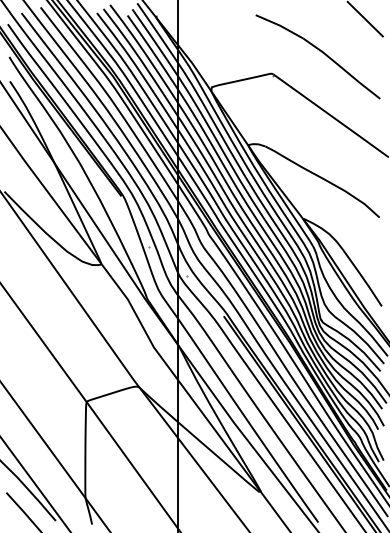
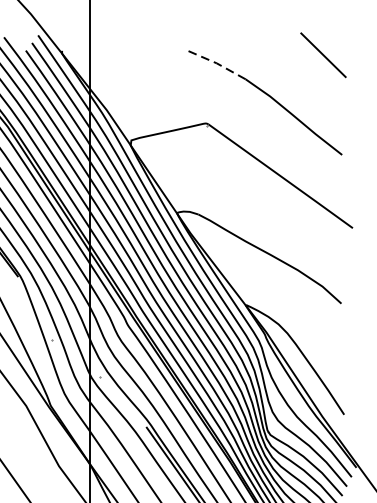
line: (280, 25) -> (217, 63), solid -> dashed

